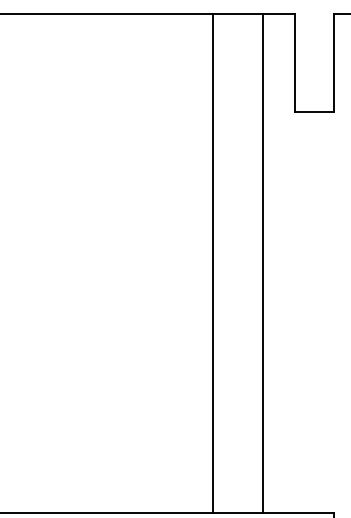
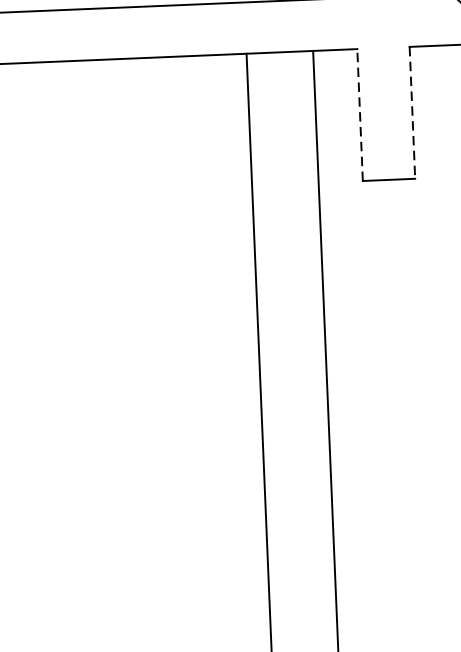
line: (295, 62) -> (360, 114), solid -> dashed
line: (334, 62) -> (412, 112), solid -> dashed

